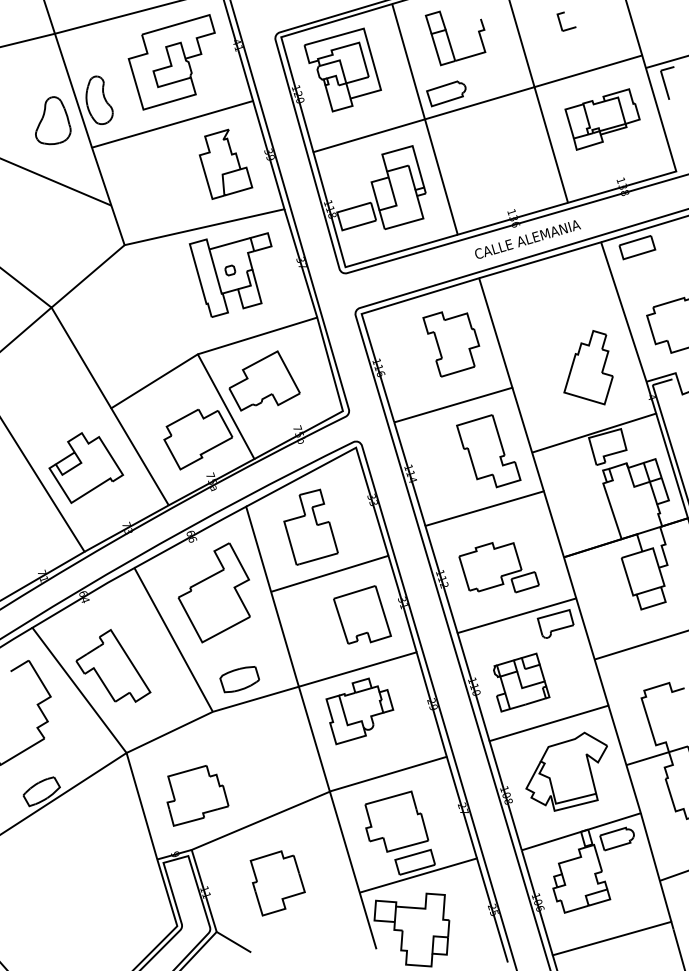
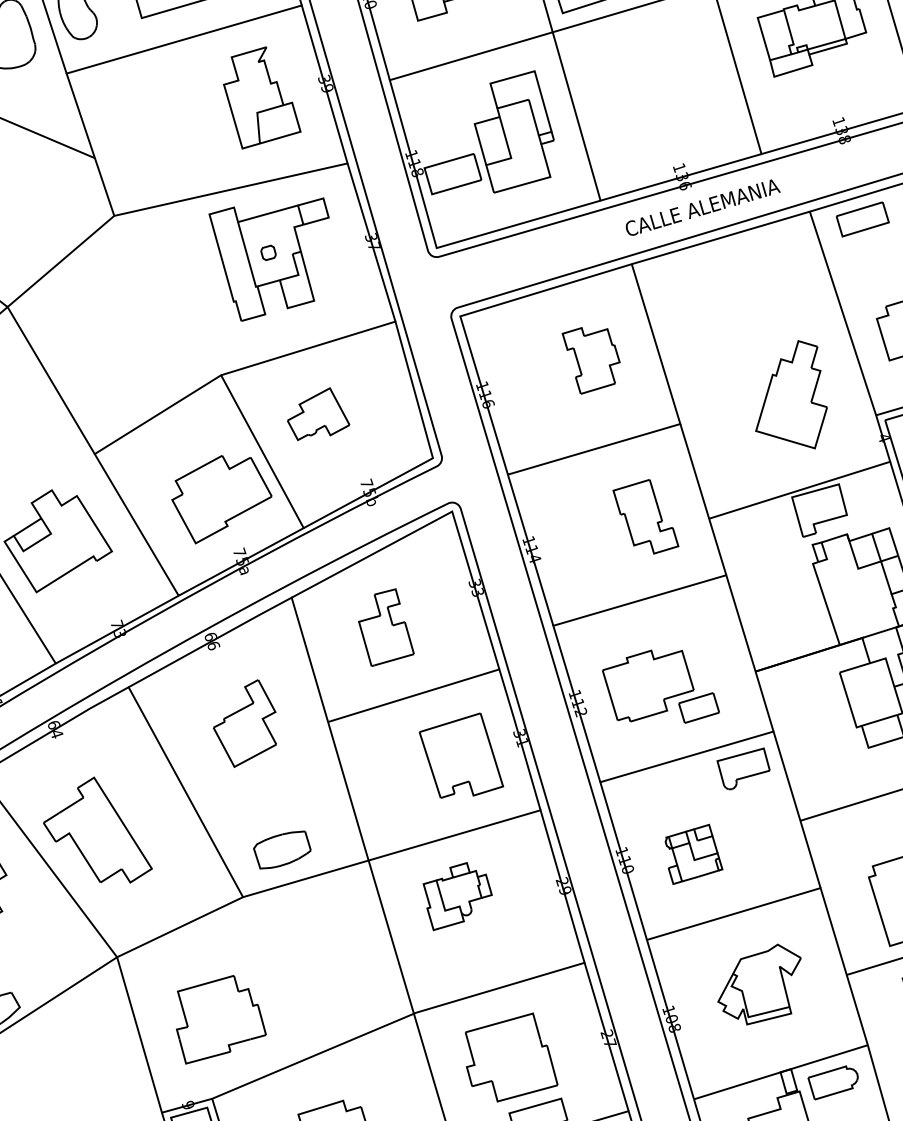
part: (451, 344) -> (591, 360), size x0.7
part: (264, 380) -> (318, 413), size x0.6
part: (488, 451) -> (645, 517), size x0.7
part: (310, 526) -> (385, 626), size x0.7
part: (213, 592) -> (243, 722), size x0.6
part: (521, 682) -> (693, 854), size x0.7
part: (359, 711) -> (457, 896), size x0.7
part: (566, 771) -> (759, 984), size x0.7

